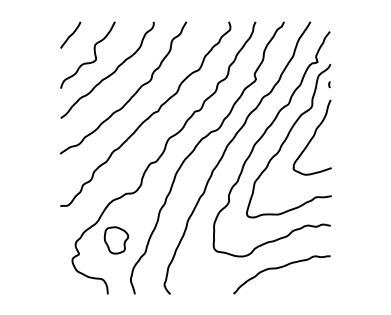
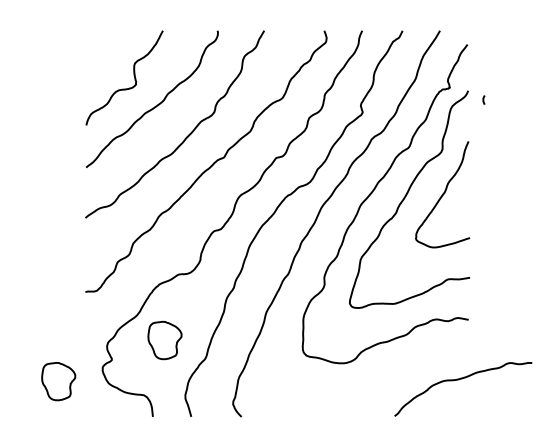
curve: (70, 34) -> (99, 48), removed
curve: (329, 84) -> (483, 99), moved
curve: (280, 268) -> (461, 380), moved
part: (41, 269) -> (58, 381), added

